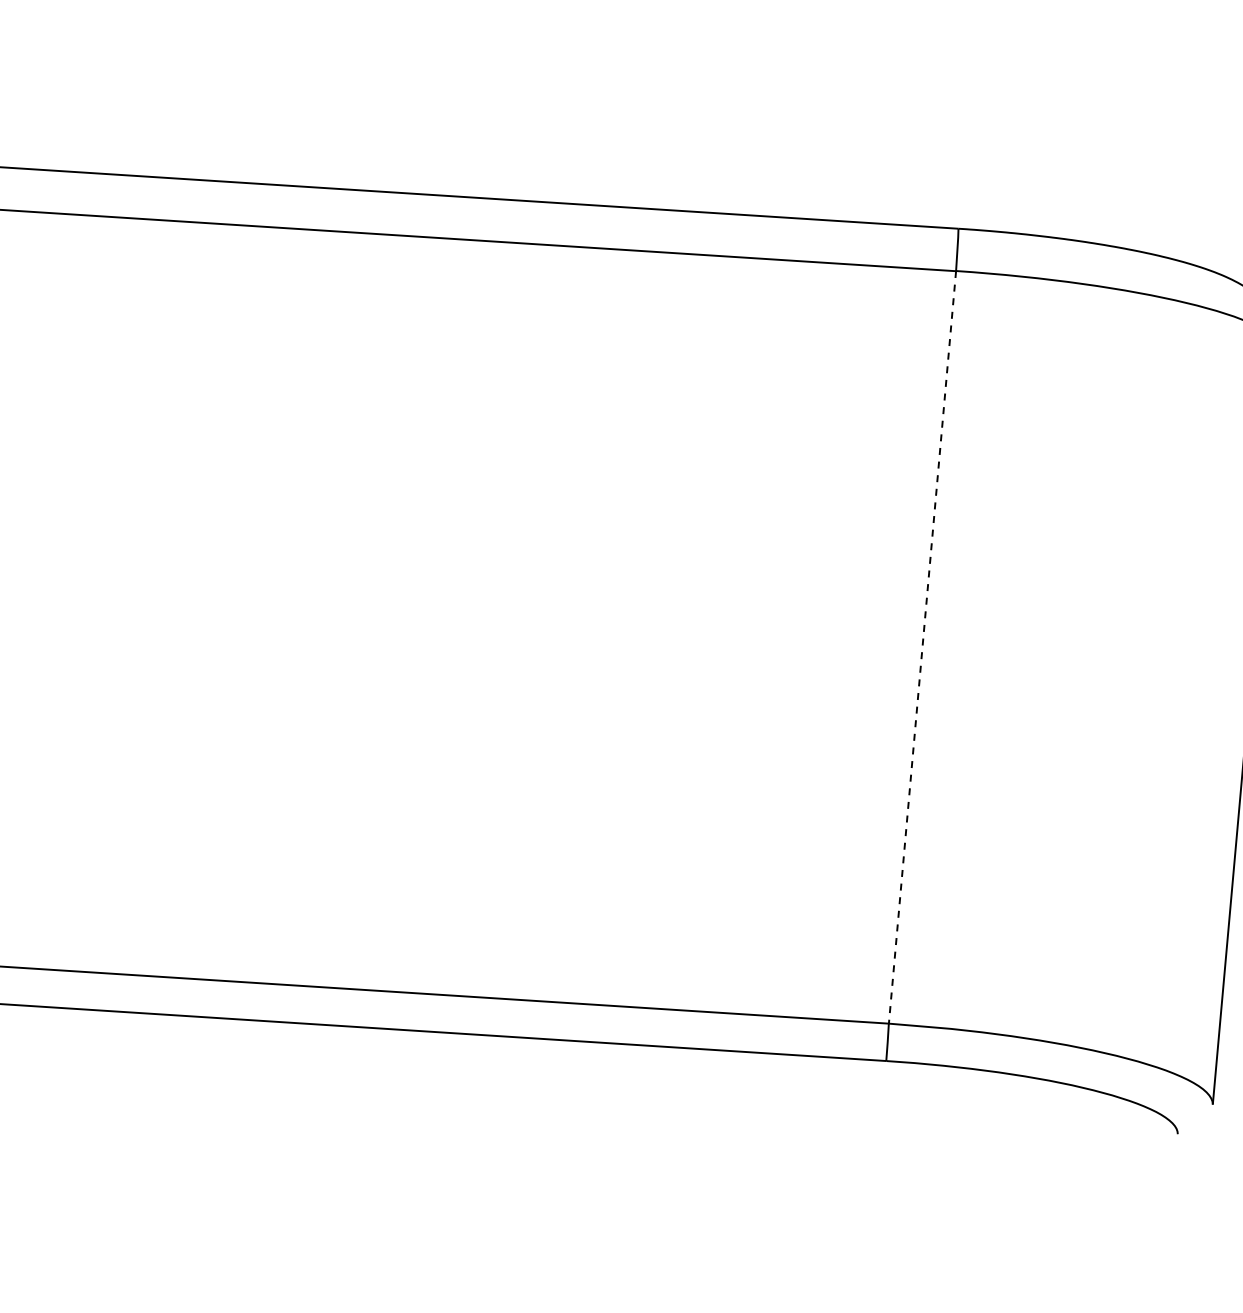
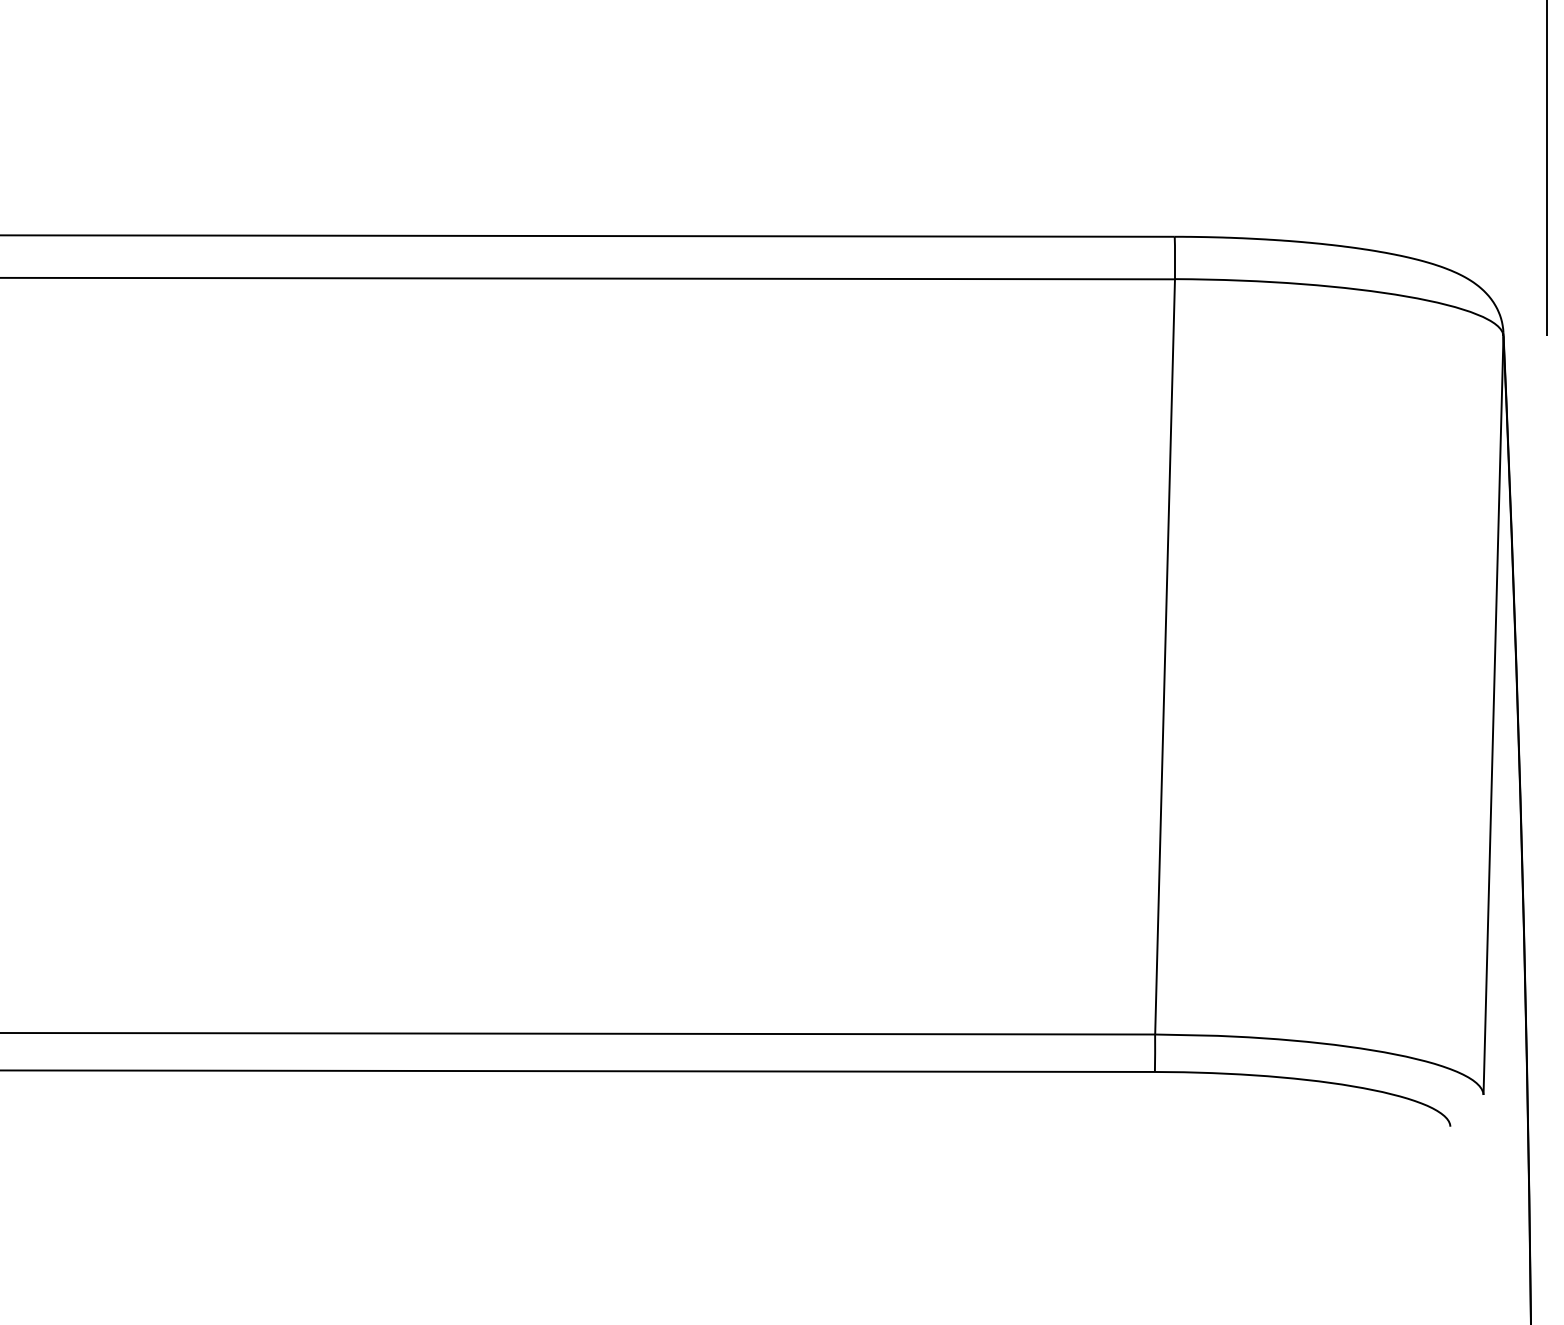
line: (922, 647) -> (1165, 656), dashed -> solid

